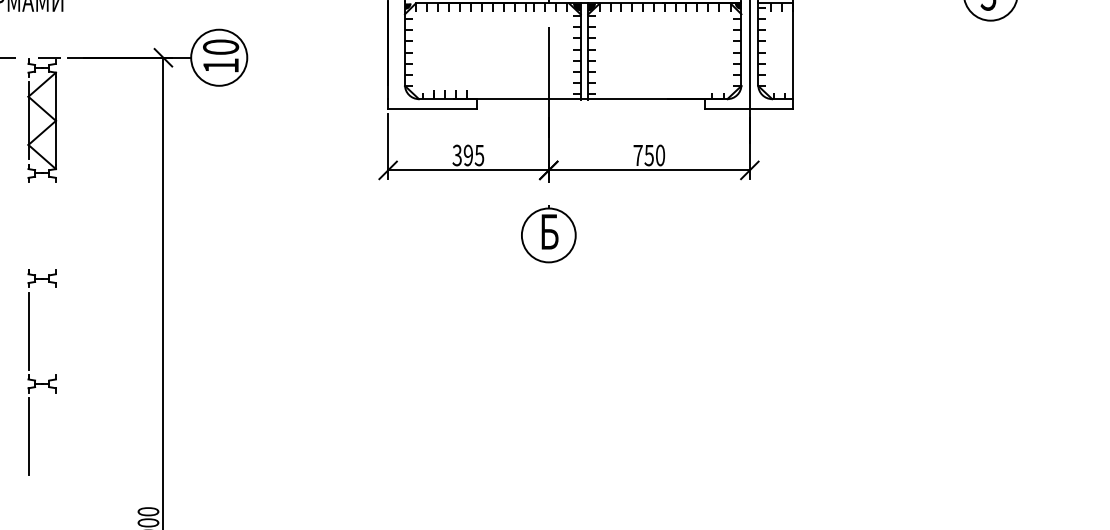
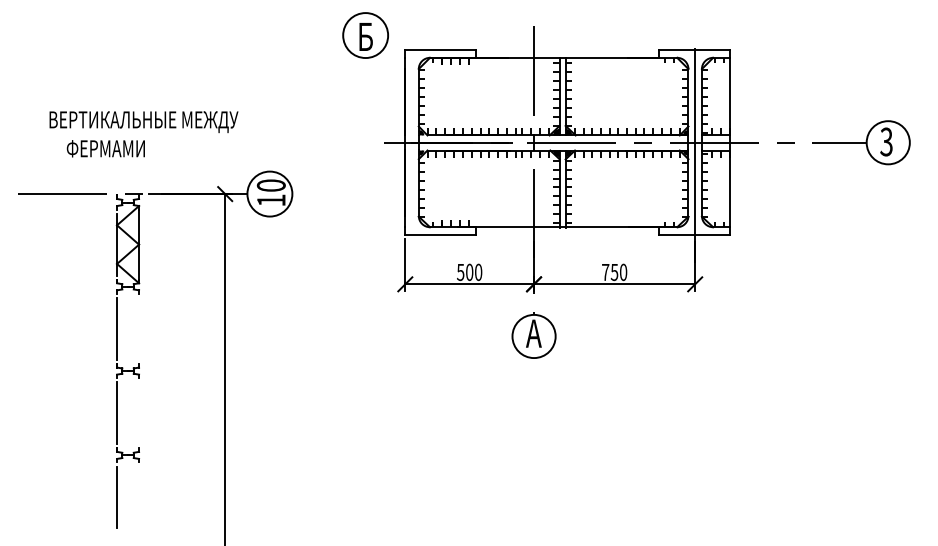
text: (468, 154) -> (469, 271), 395 -> 500
line: (29, 225) -> (117, 328), added
text: (548, 231) -> (533, 333), Б -> А

